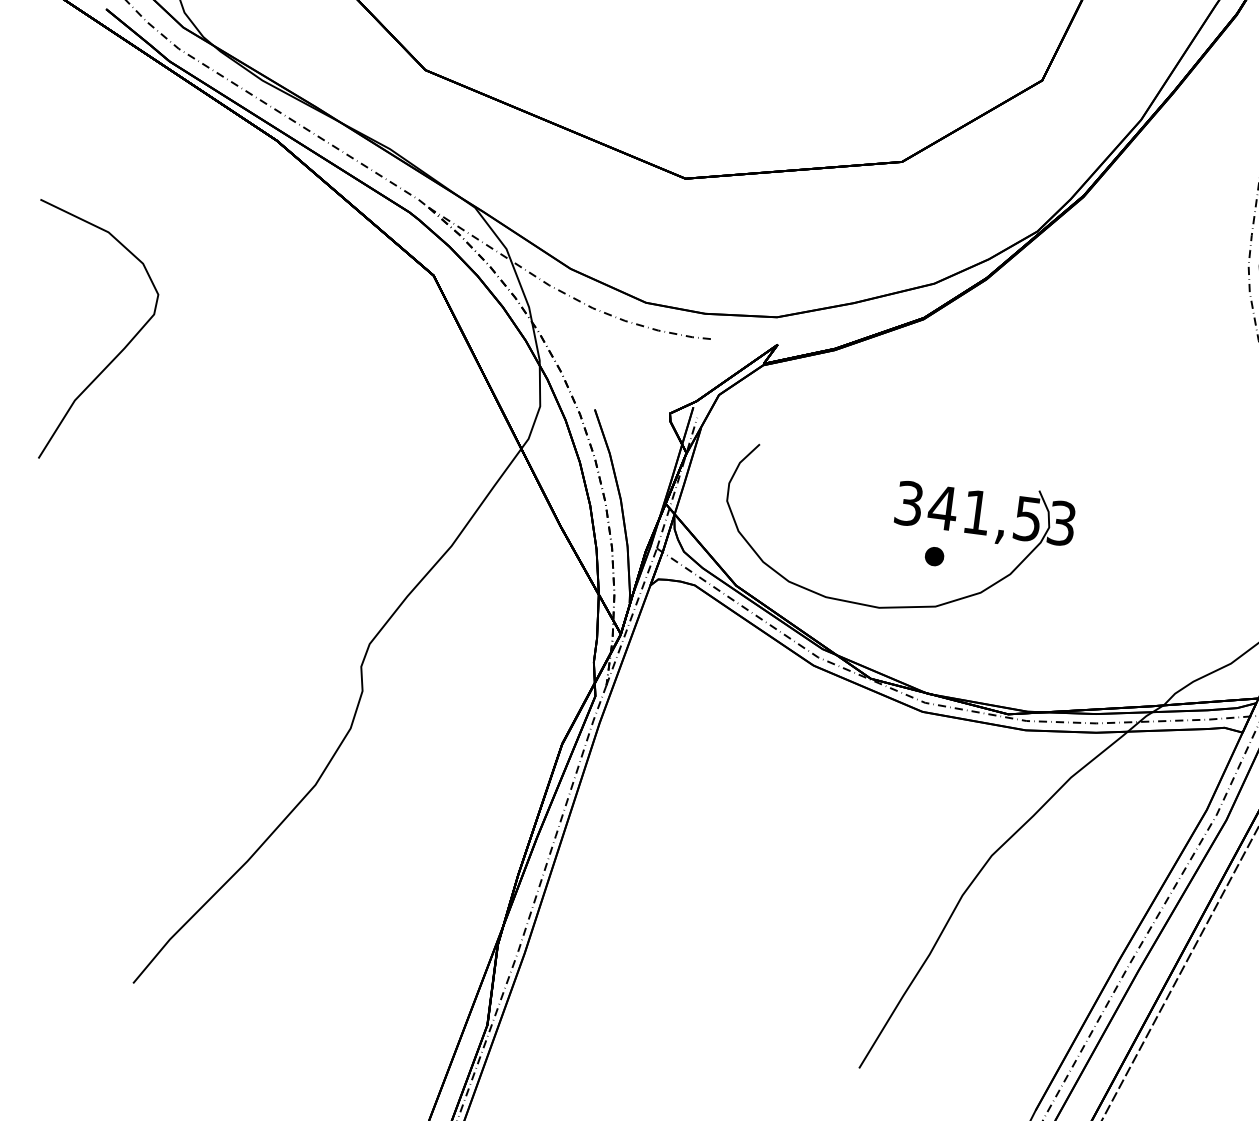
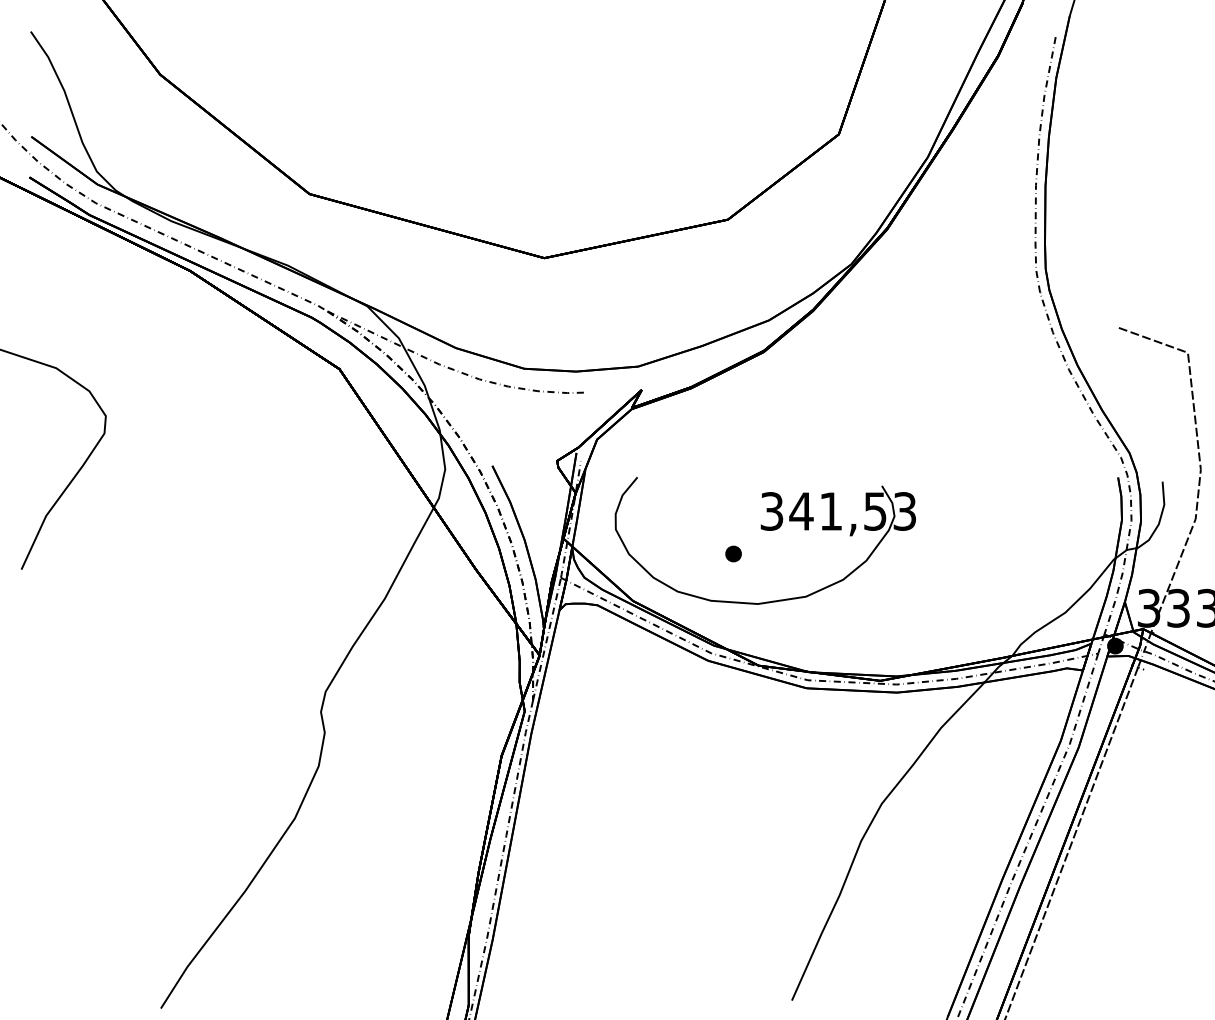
part: (934, 556) -> (733, 553), moved

